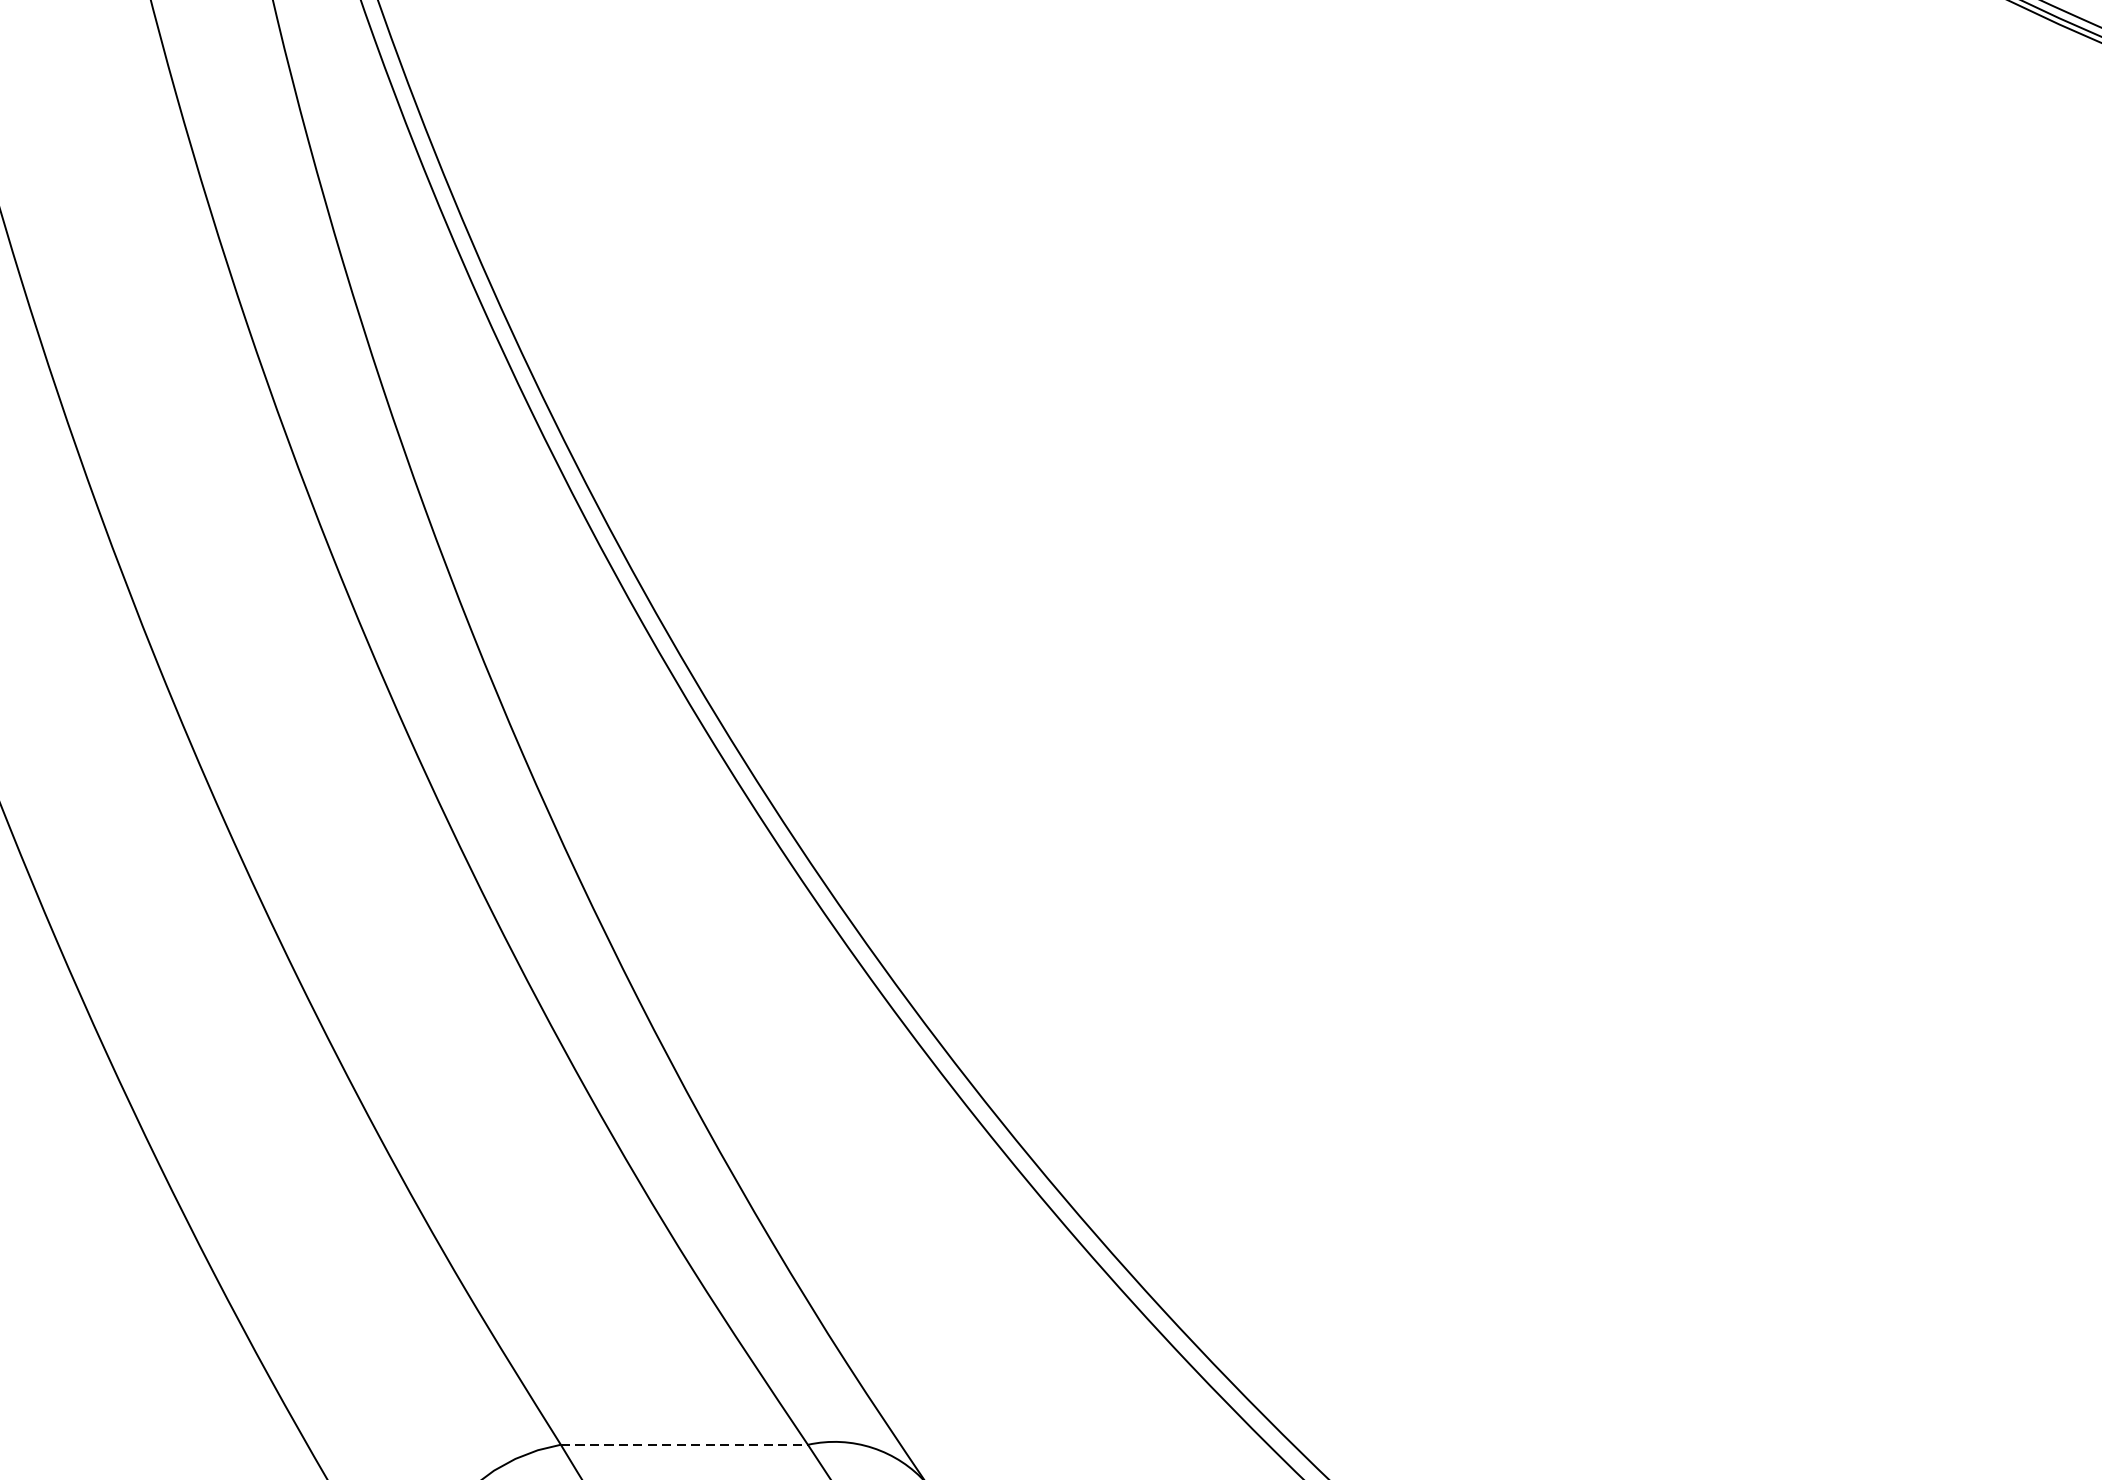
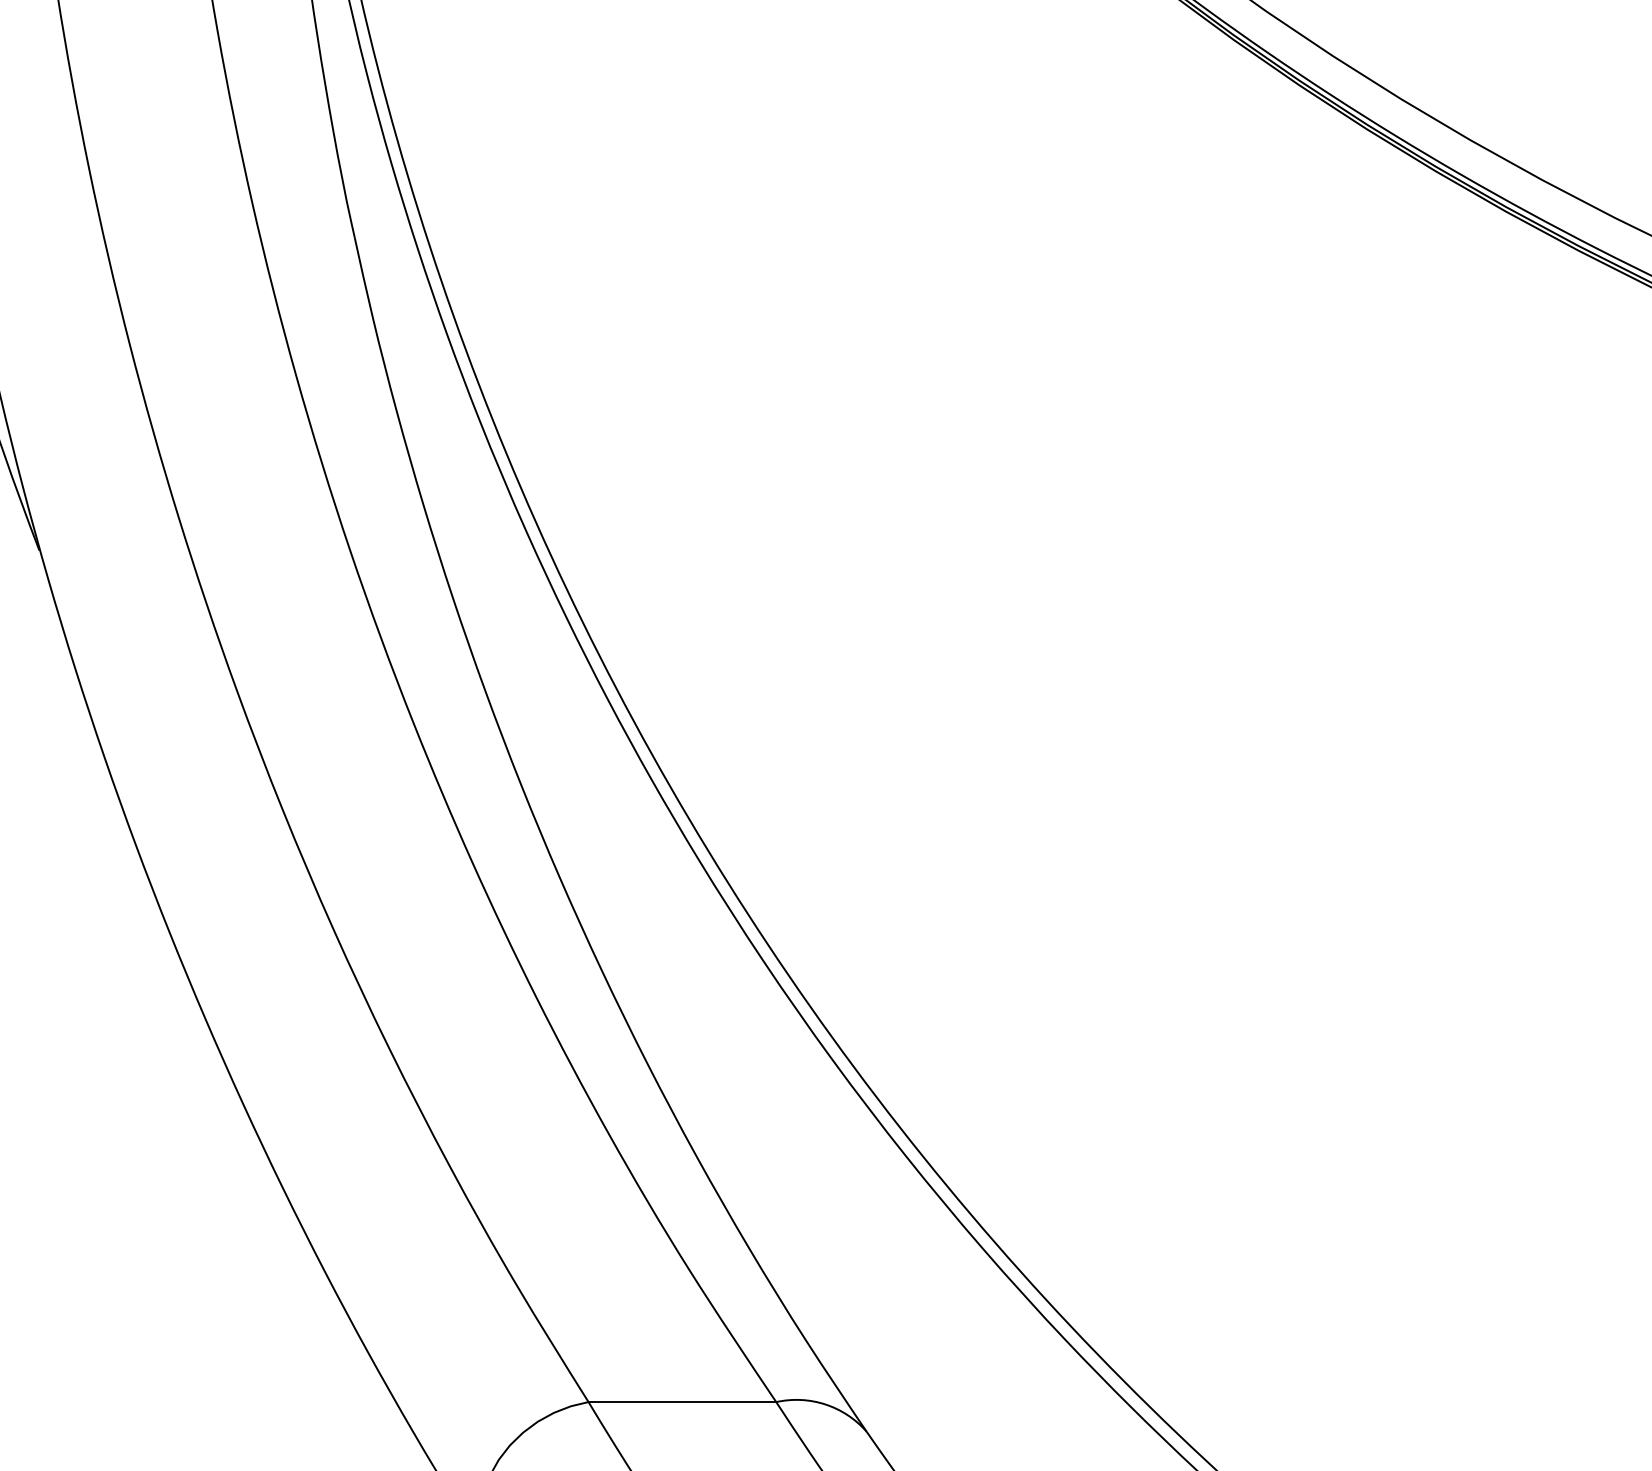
line: (684, 1445) -> (682, 1402), dashed -> solid

